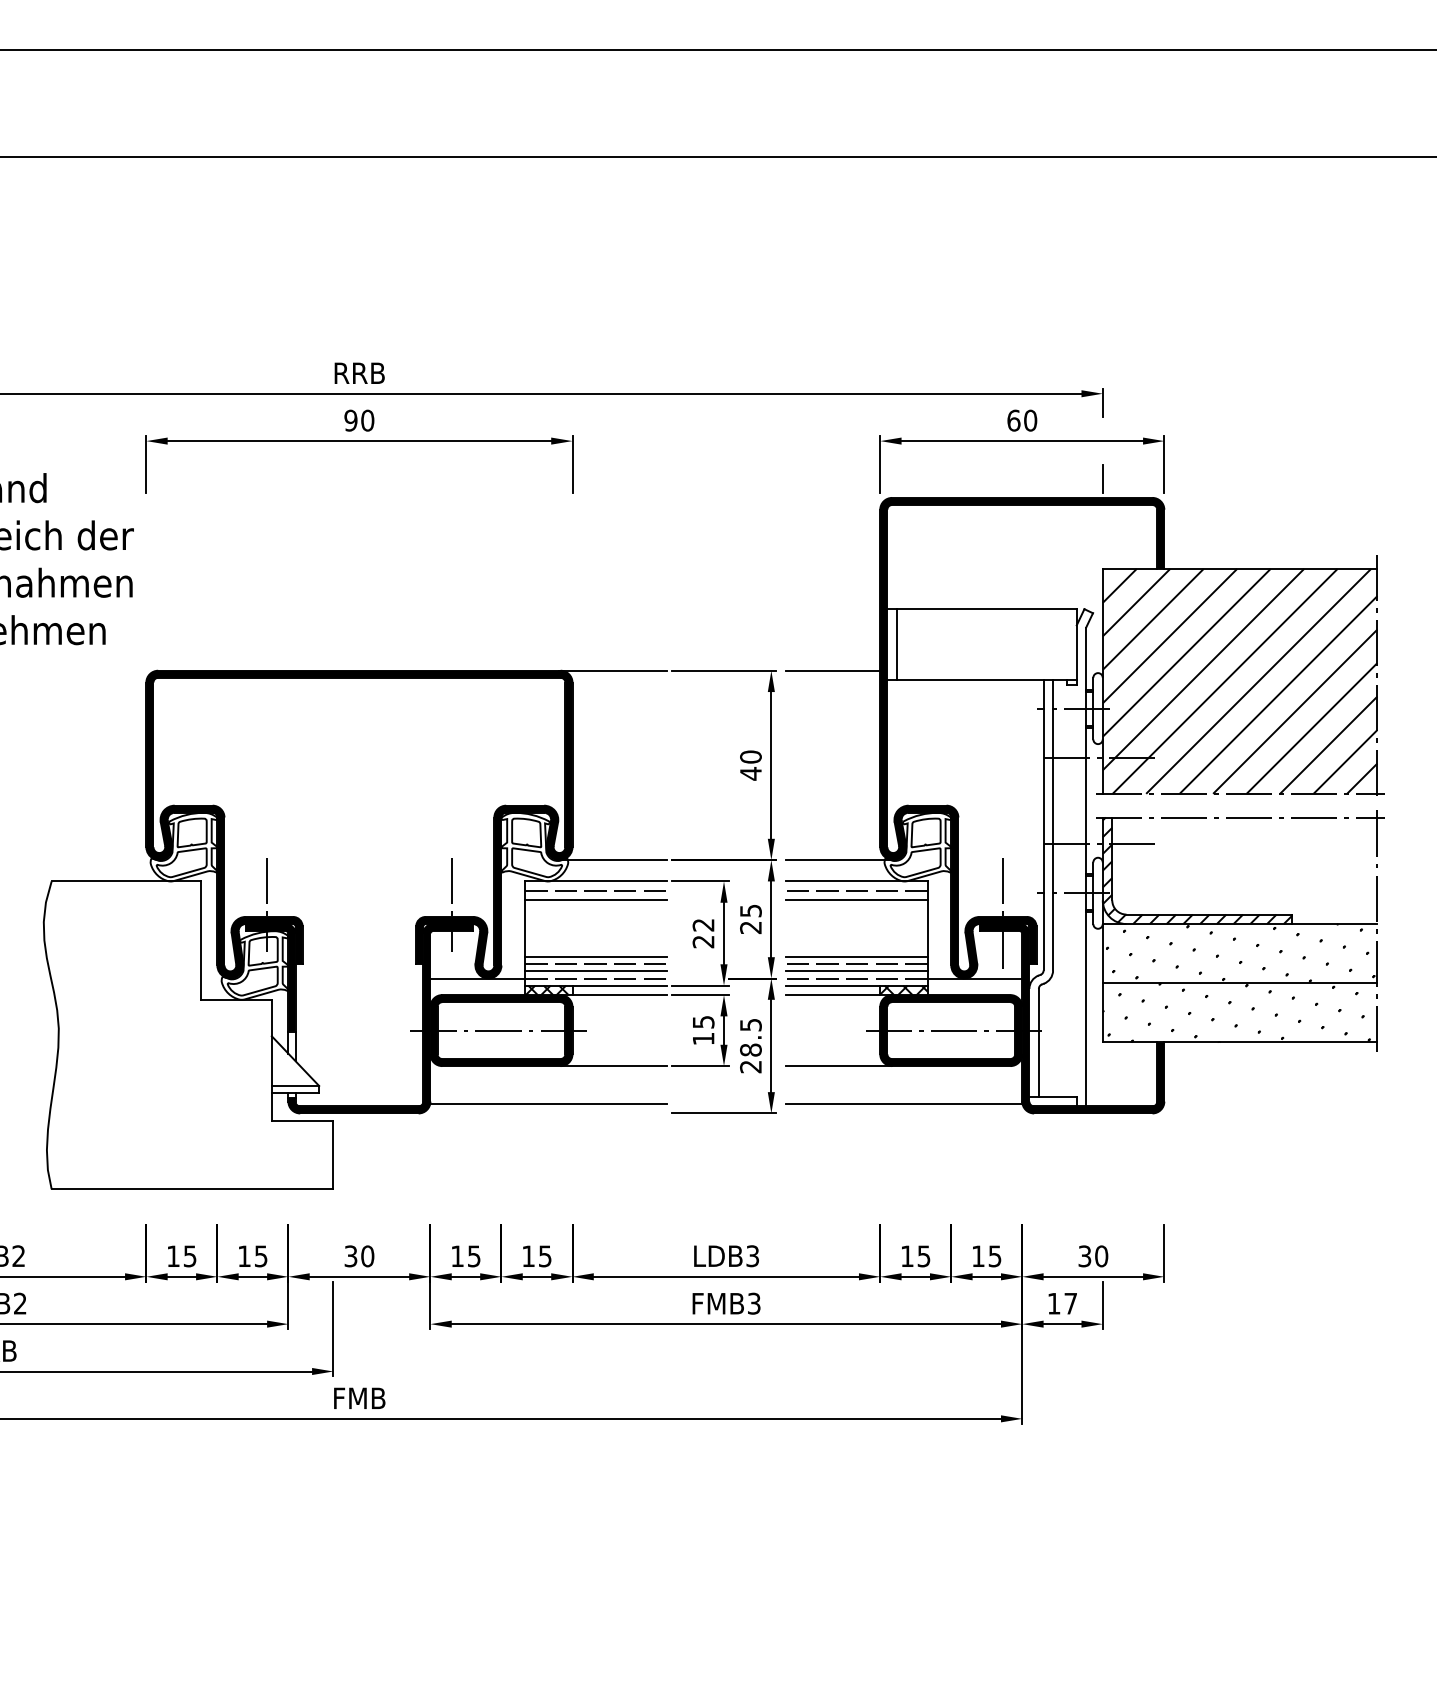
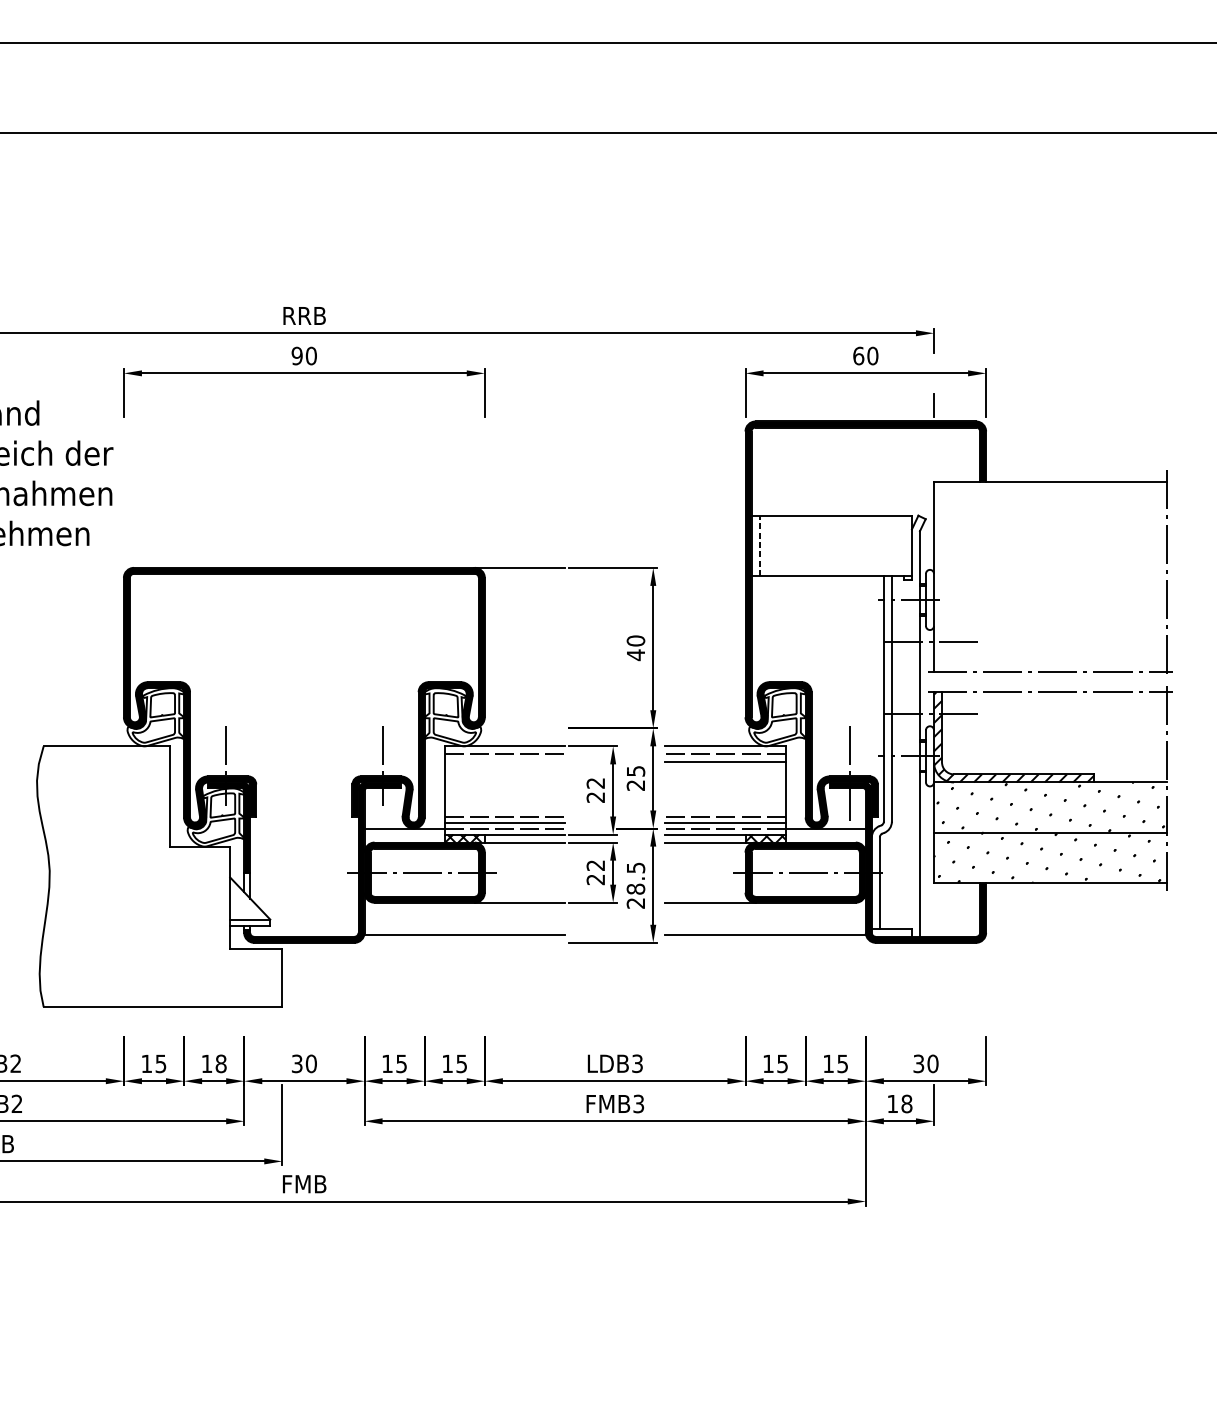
line: (896, 644) -> (759, 545), solid -> dashed
line: (832, 670) -> (705, 567), removed
hatch: (1239, 680) -> (1049, 576), removed
line: (613, 860) -> (519, 728), removed
line: (839, 860) -> (710, 728), removed
line: (596, 900) -> (505, 762), removed
line: (596, 957) -> (505, 810), removed
line: (856, 957) -> (725, 810), removed
text: (703, 1030) -> (595, 872), 15 -> 22
text: (260, 1256) -> (220, 1064), 15 -> 18
text: (1070, 1303) -> (906, 1103), 17 -> 18

